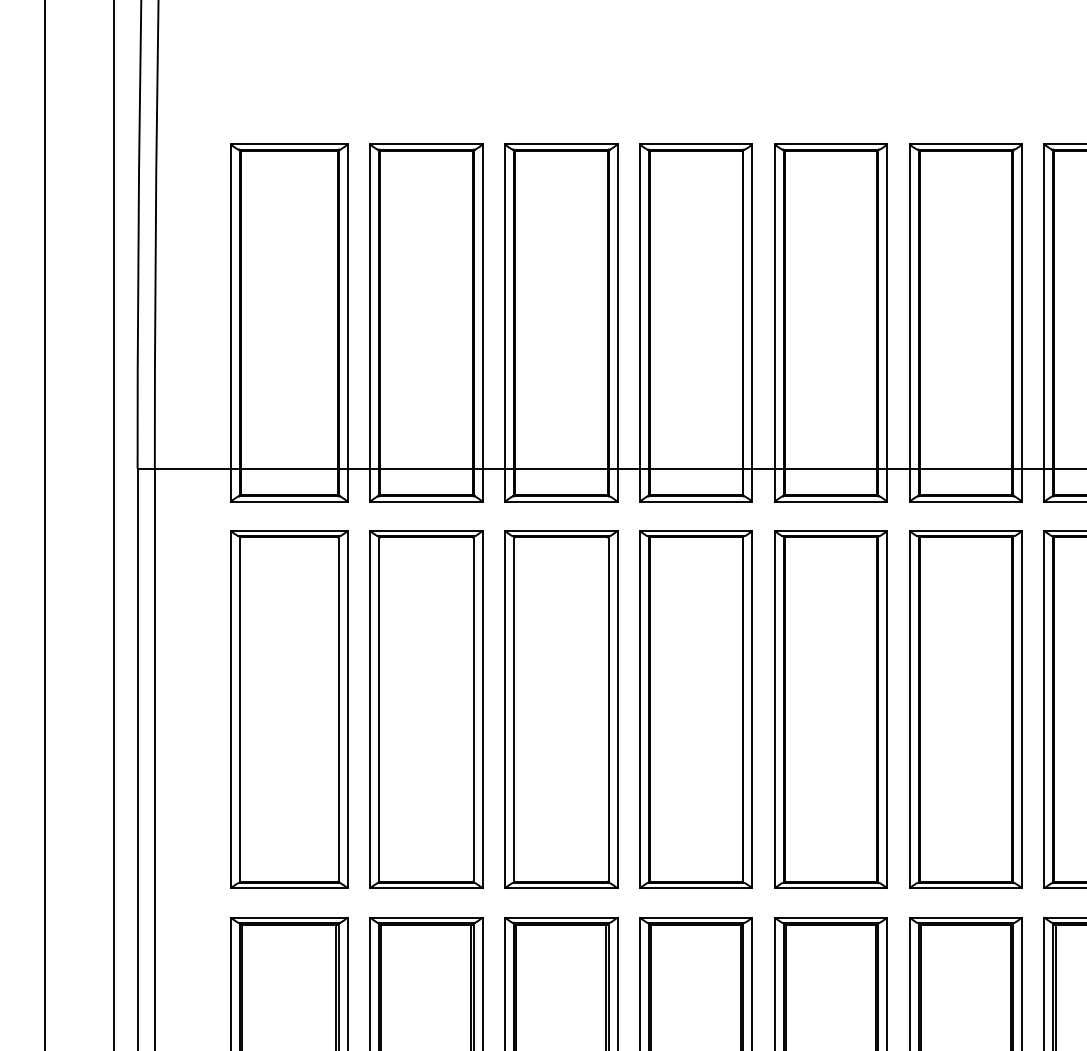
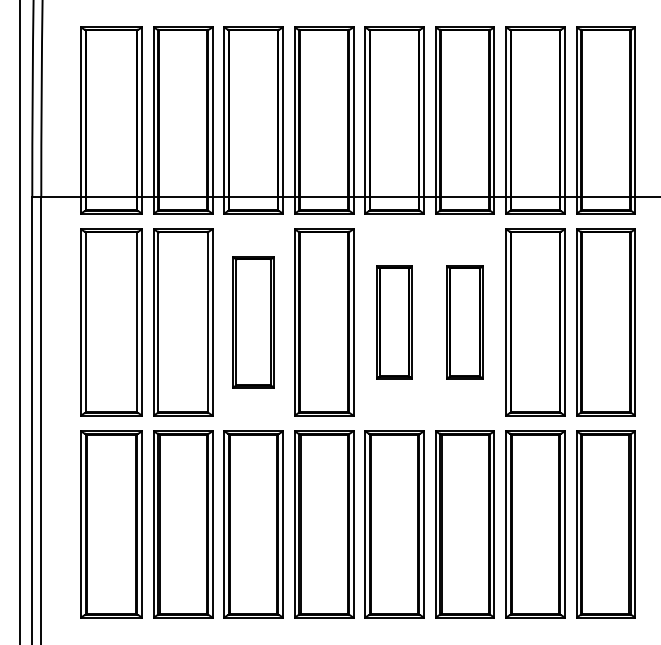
part: (561, 709) -> (253, 322), size x0.7
part: (830, 709) -> (394, 322), size x0.6
part: (964, 709) -> (464, 322), size x0.6

